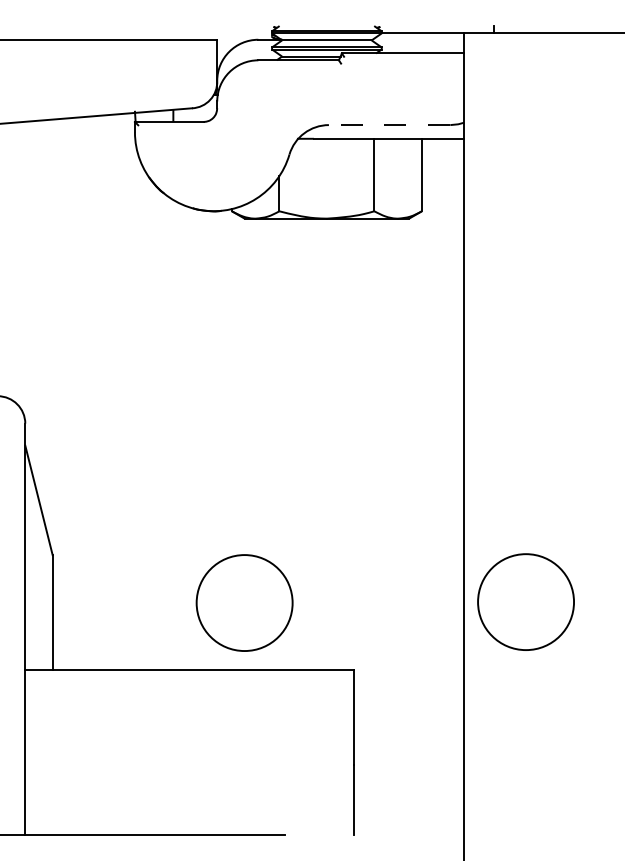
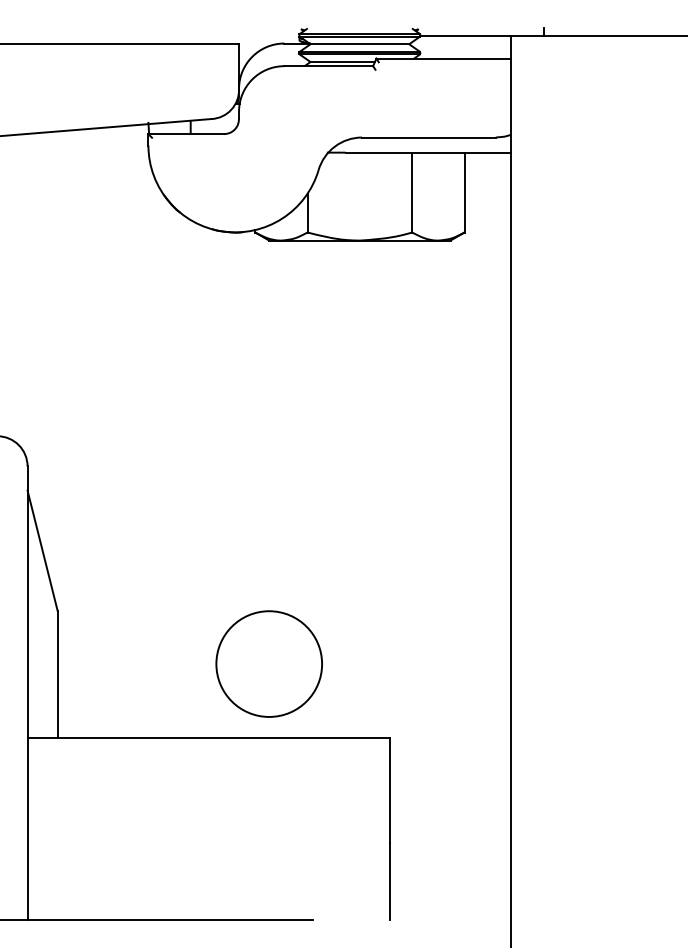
line: (389, 125) -> (428, 137), dashed -> solid
circle: (525, 601) -> (578, 662), removed

